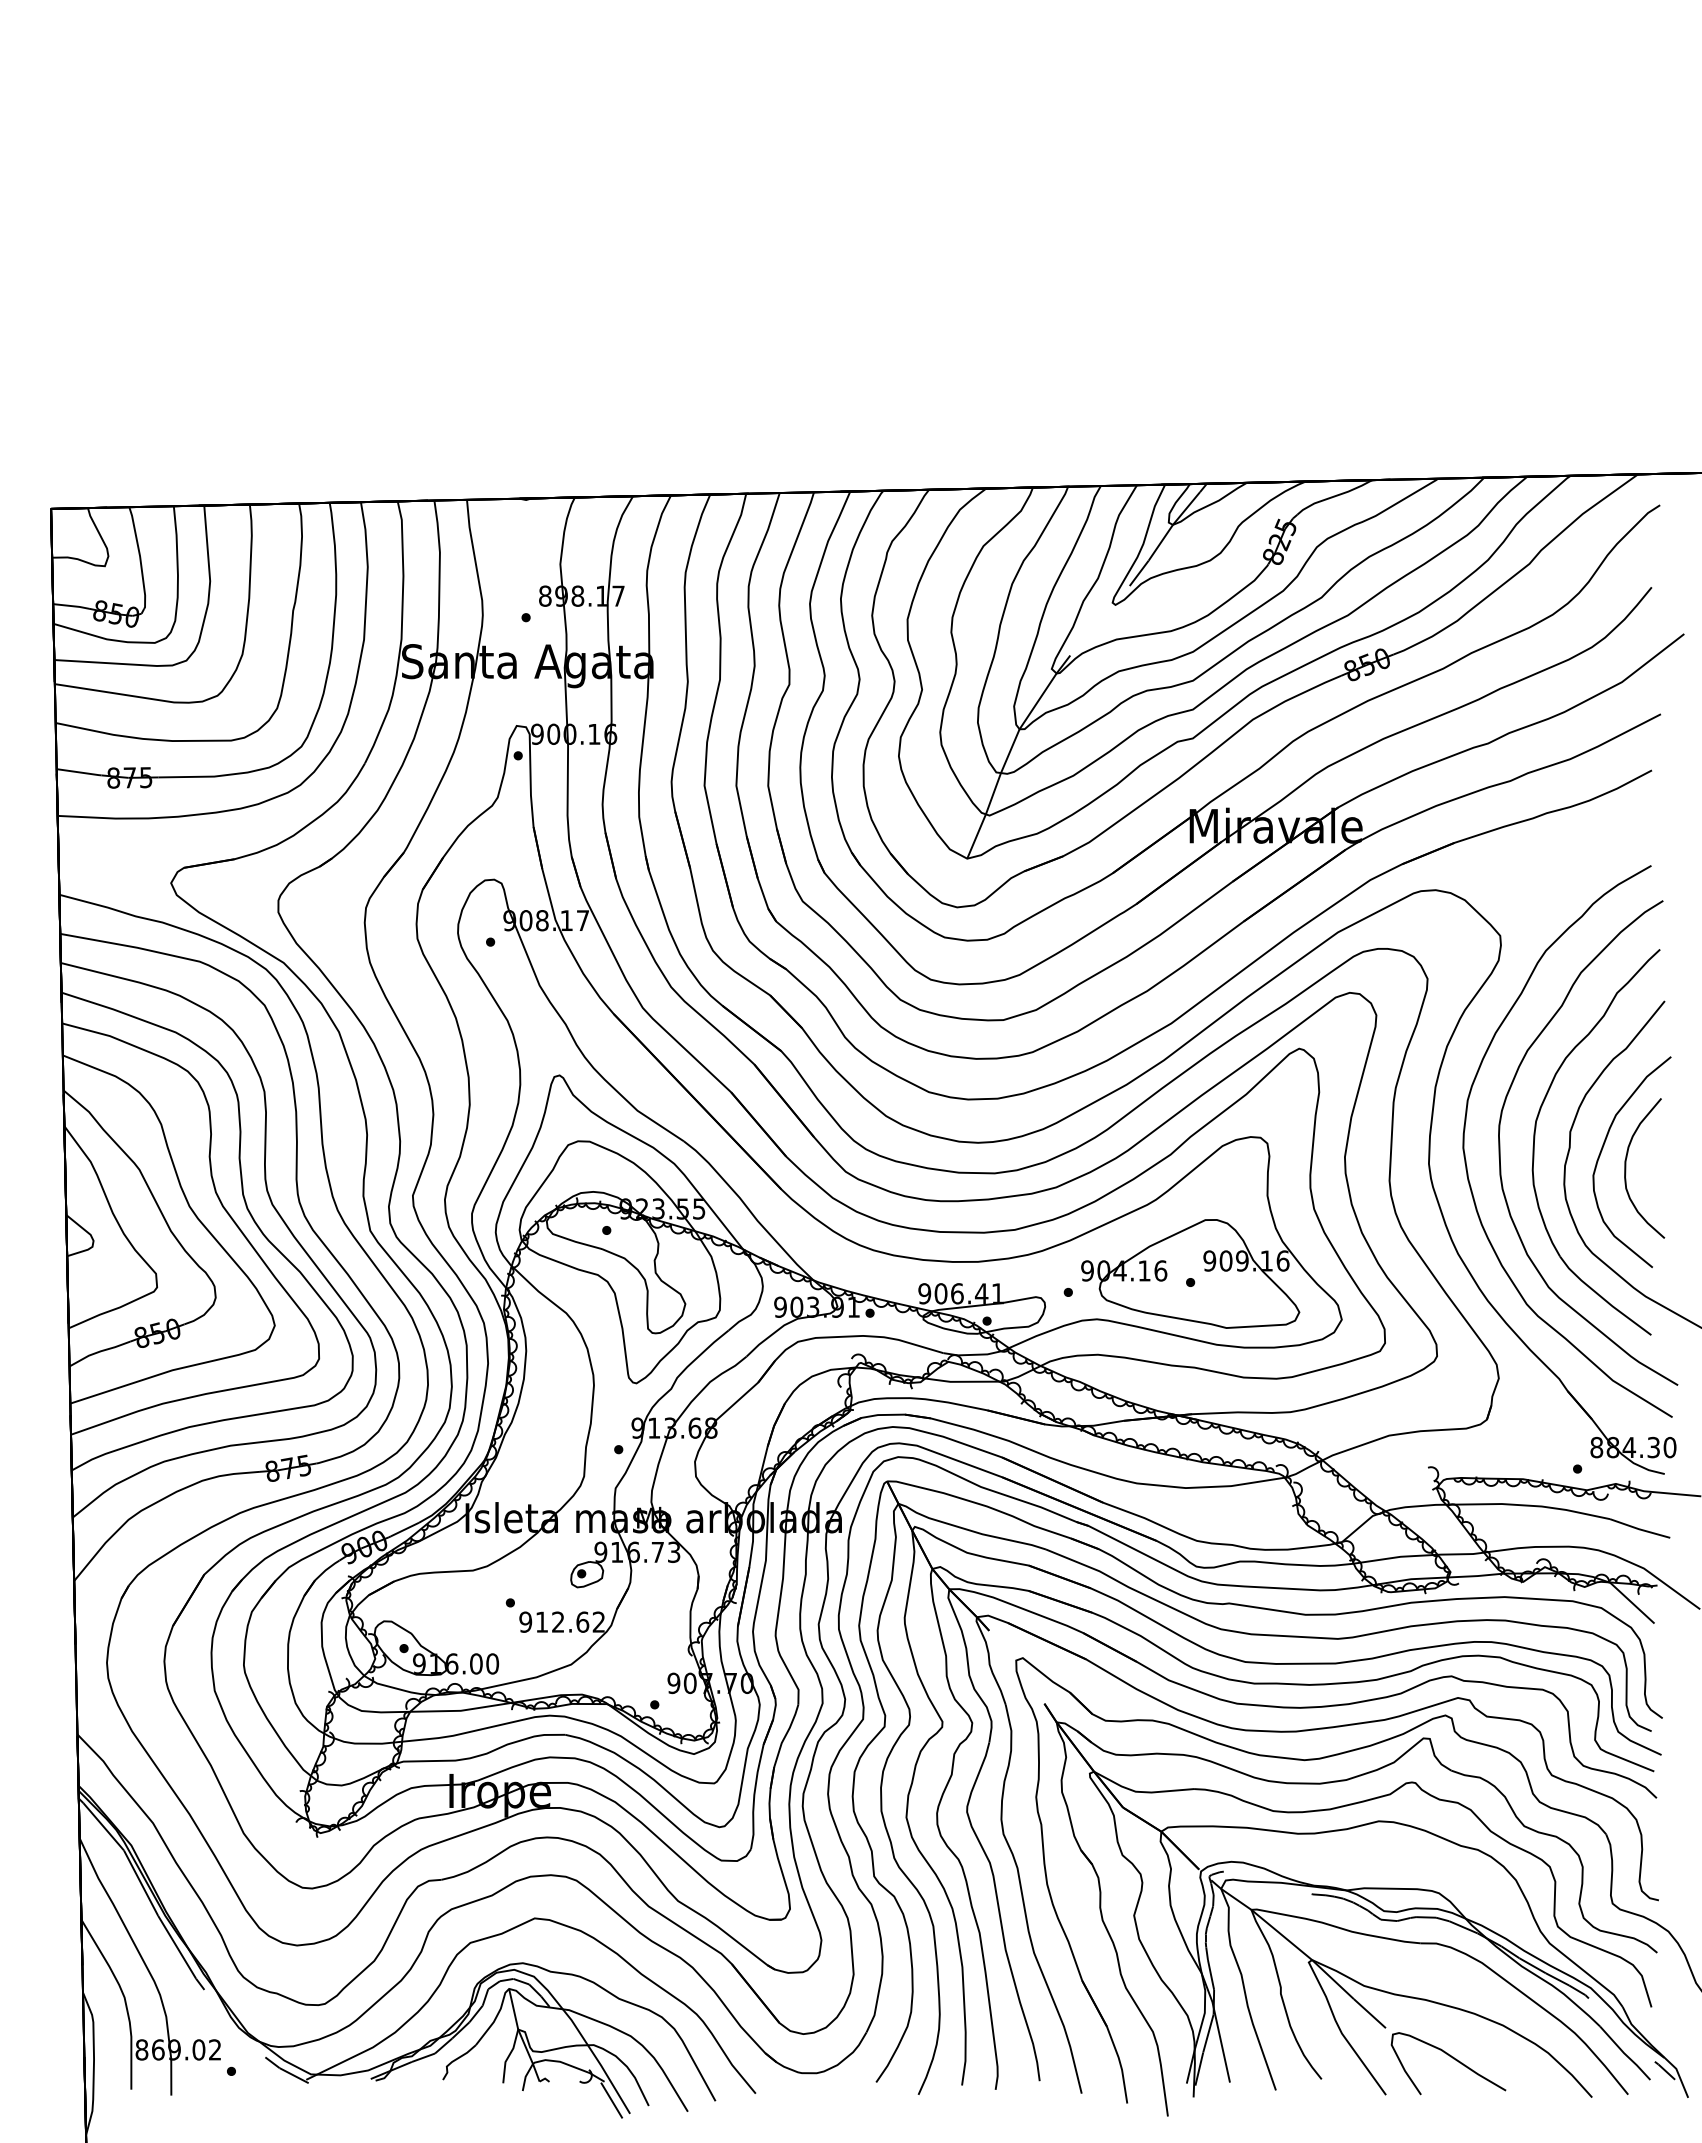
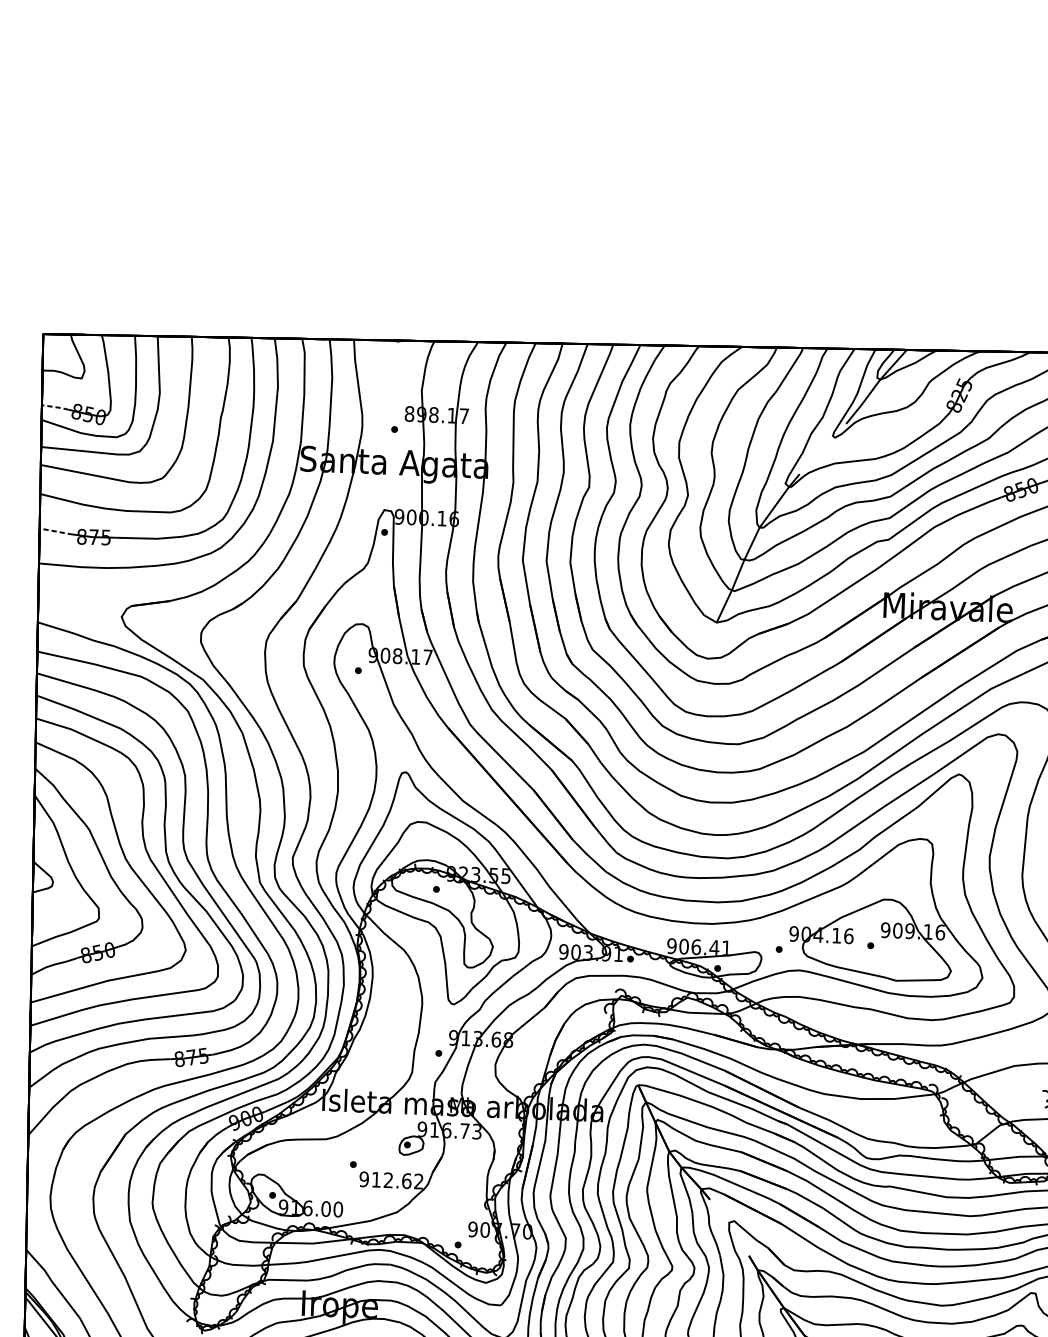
line: (71, 606) -> (55, 407), solid -> dashed
line: (79, 772) -> (56, 531), solid -> dashed

